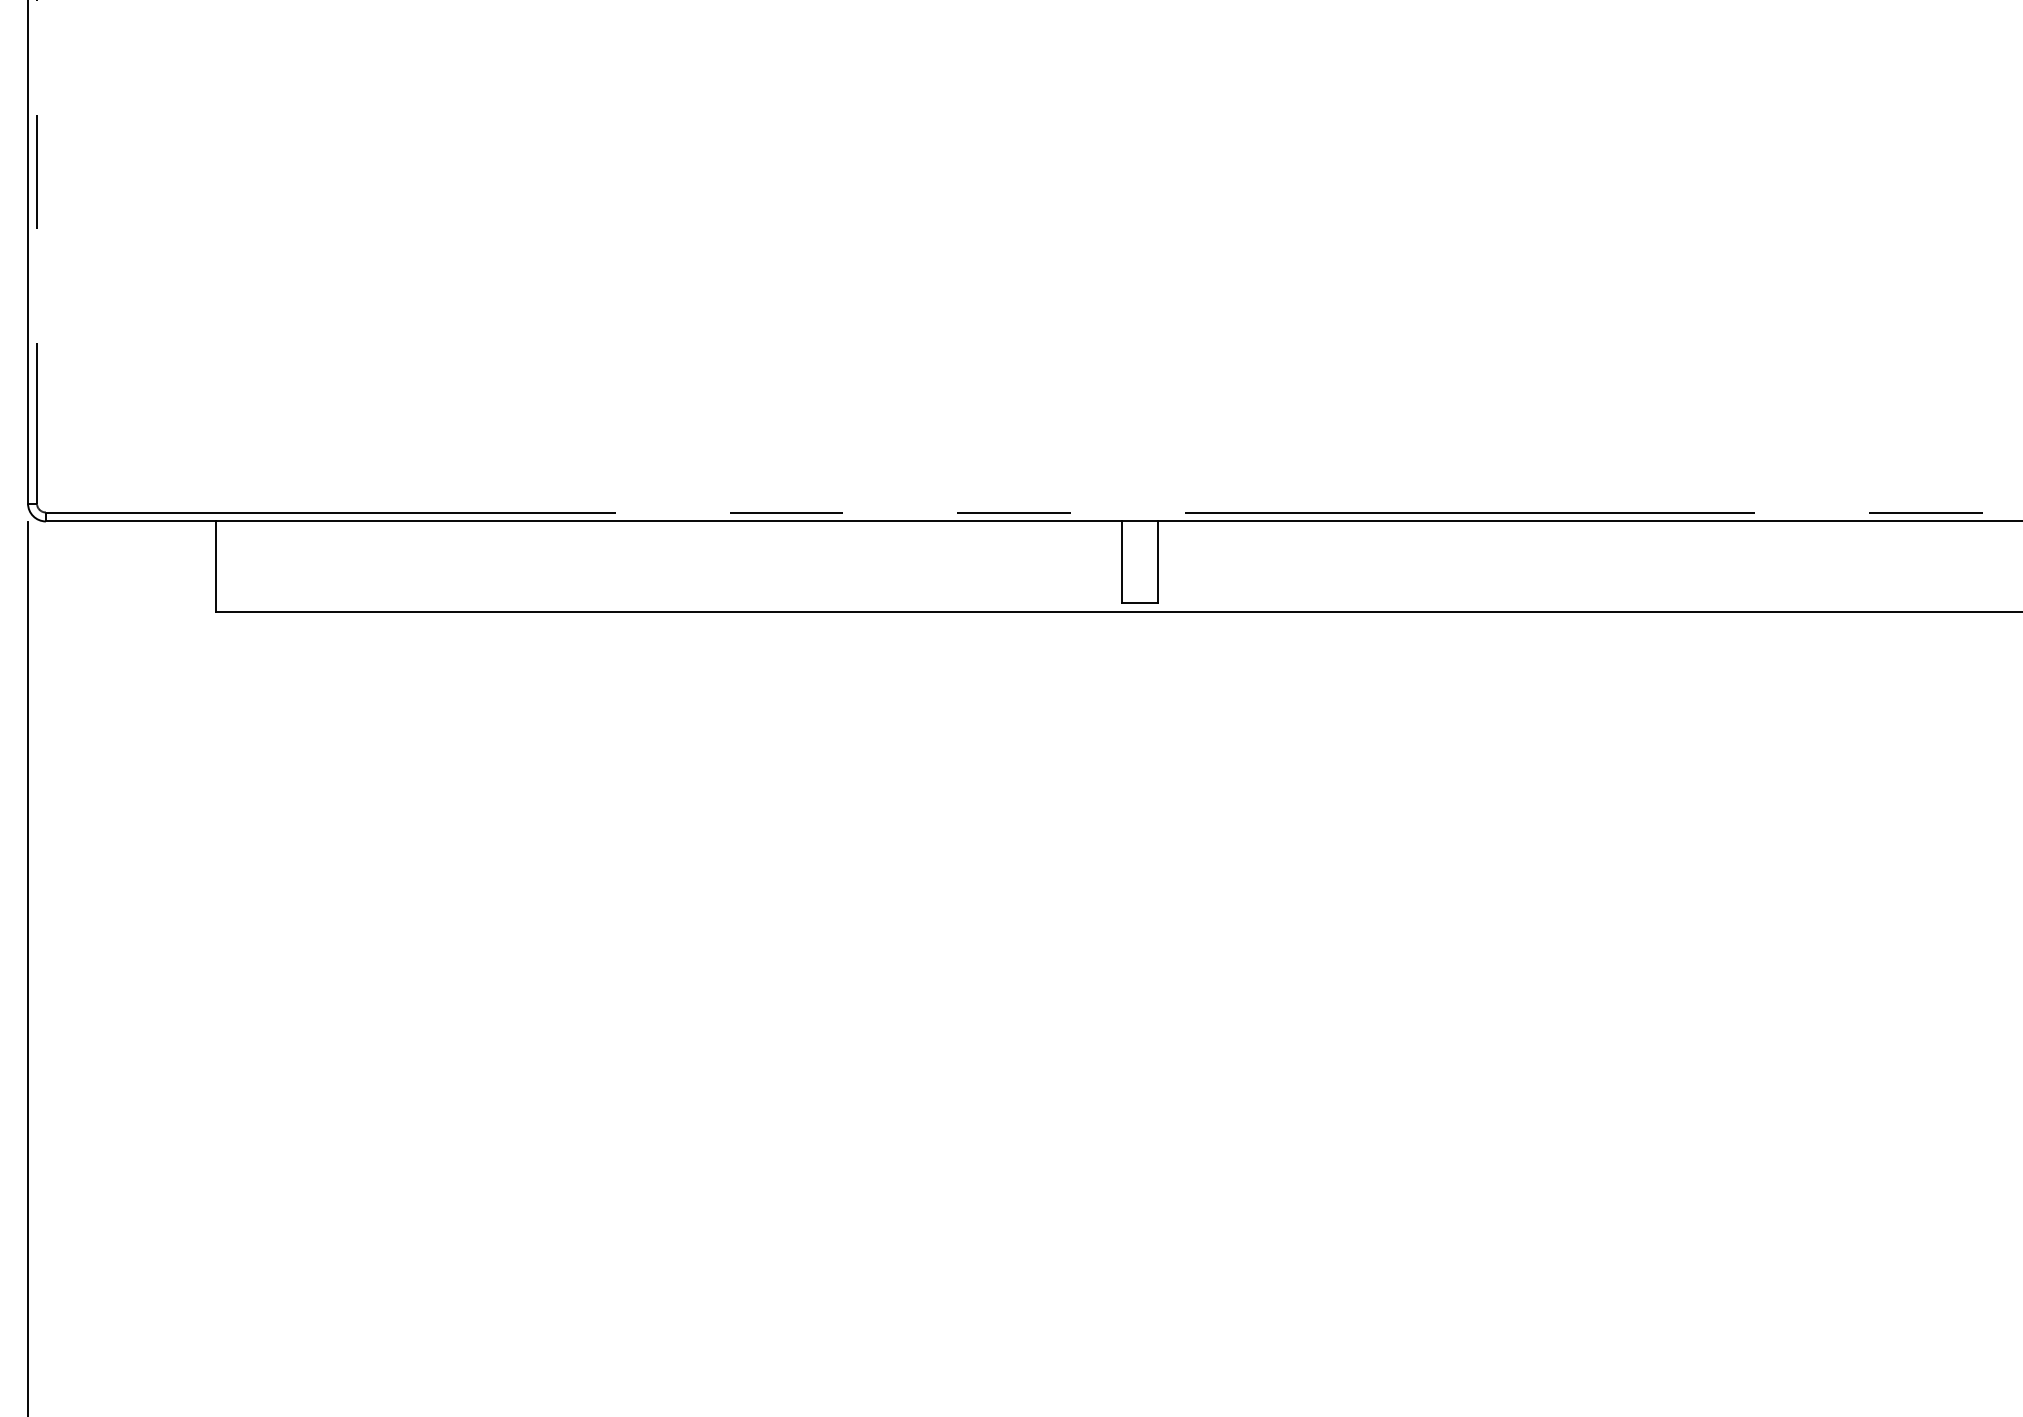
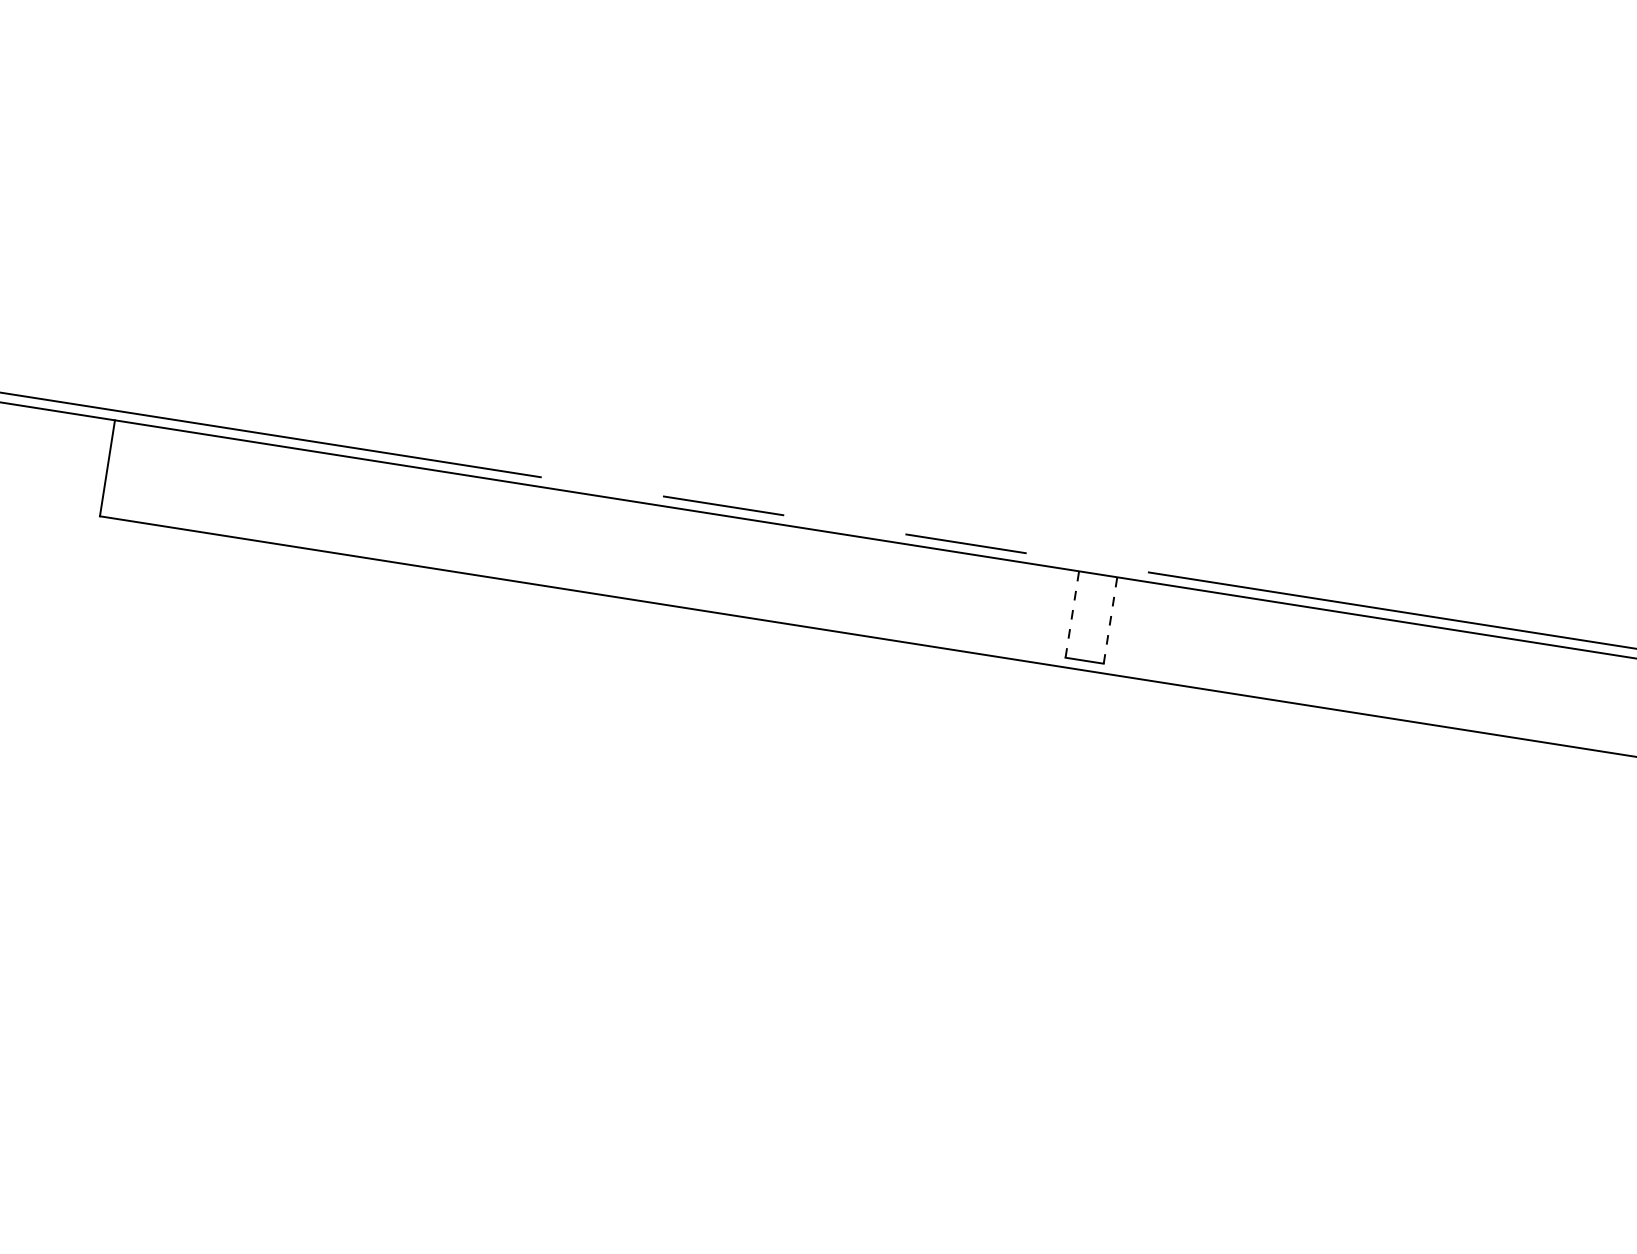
line: (1122, 562) -> (1072, 615), solid -> dashed
line: (1157, 562) -> (1110, 620), solid -> dashed

